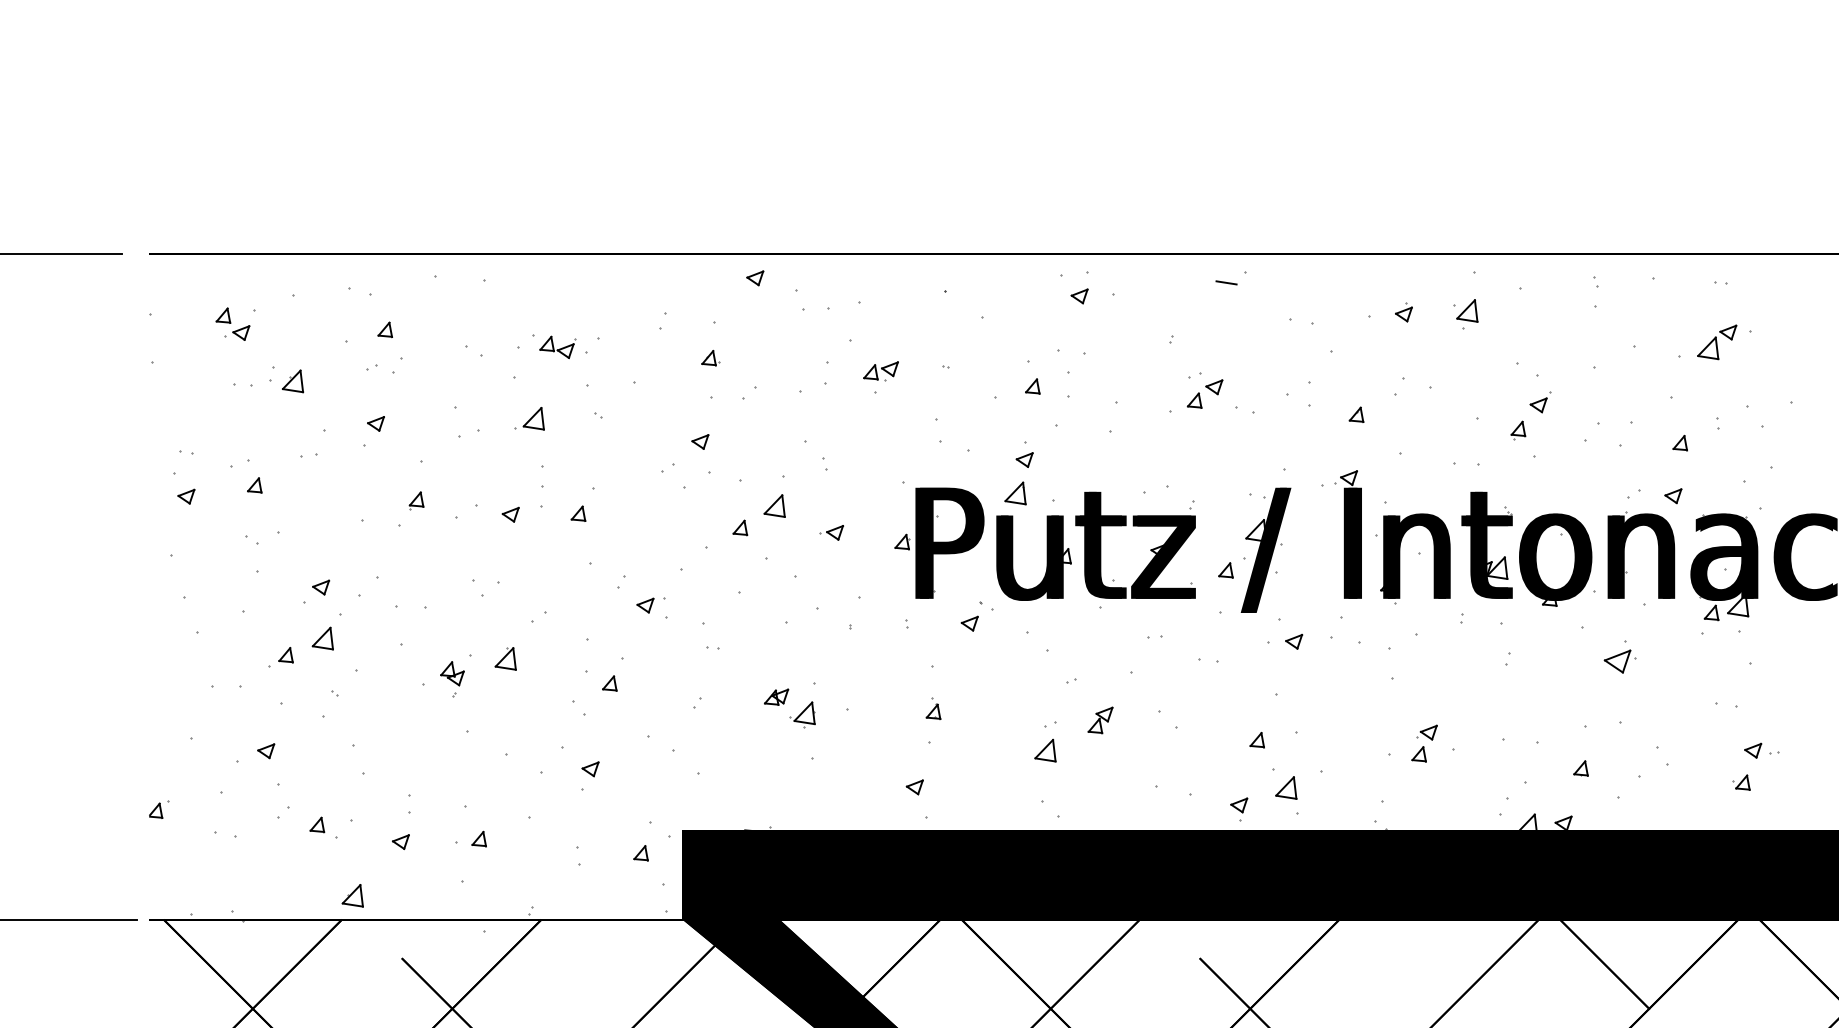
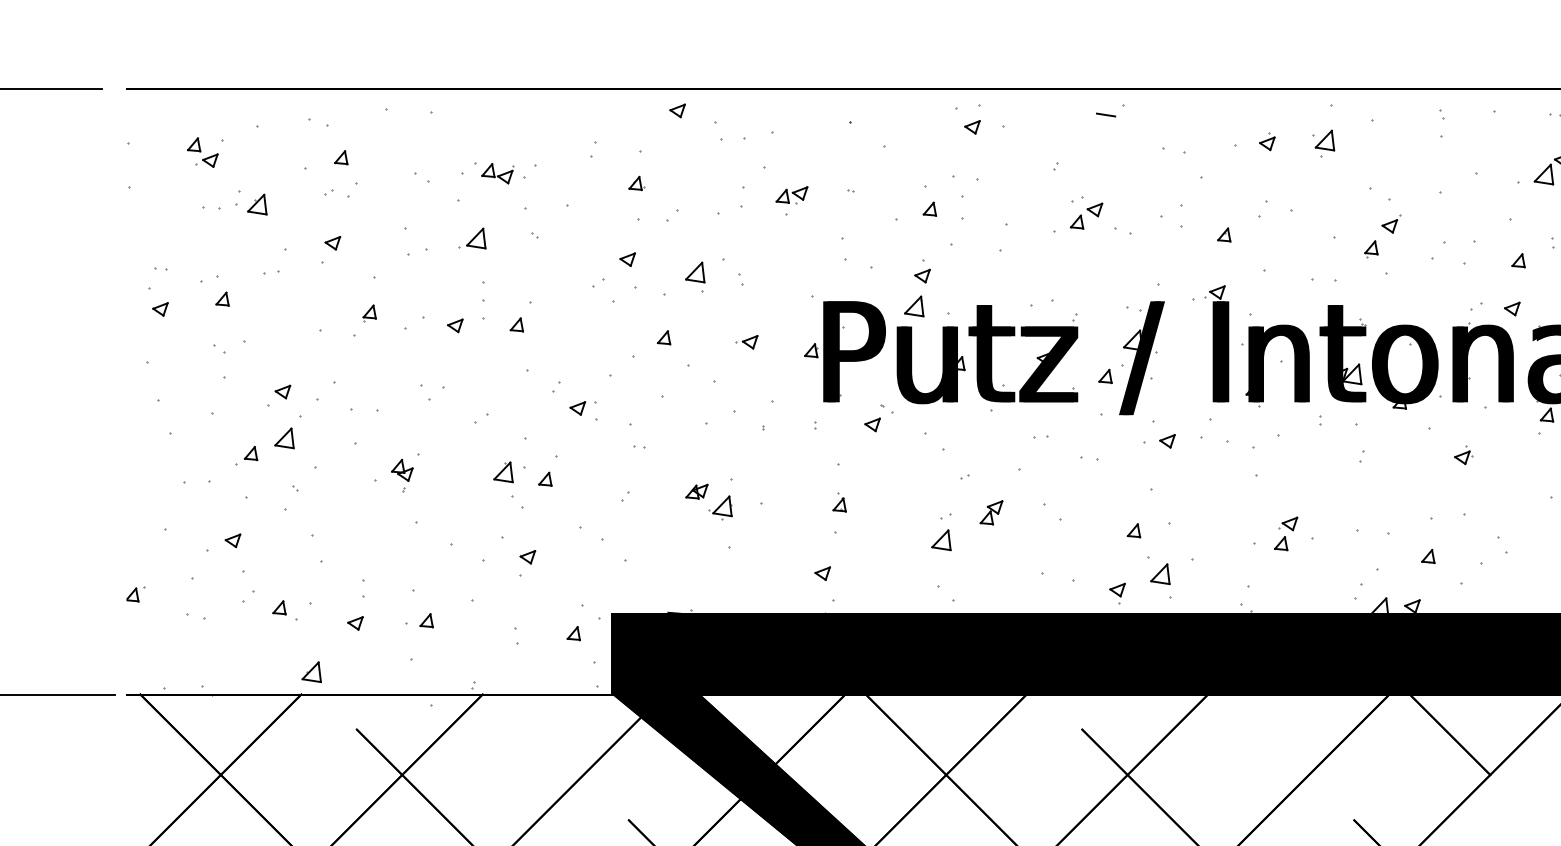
part: (774, 505) -> (695, 271), moved
part: (1619, 656) -> (1463, 454), size x0.62
part: (505, 658) -> (503, 471), moved

